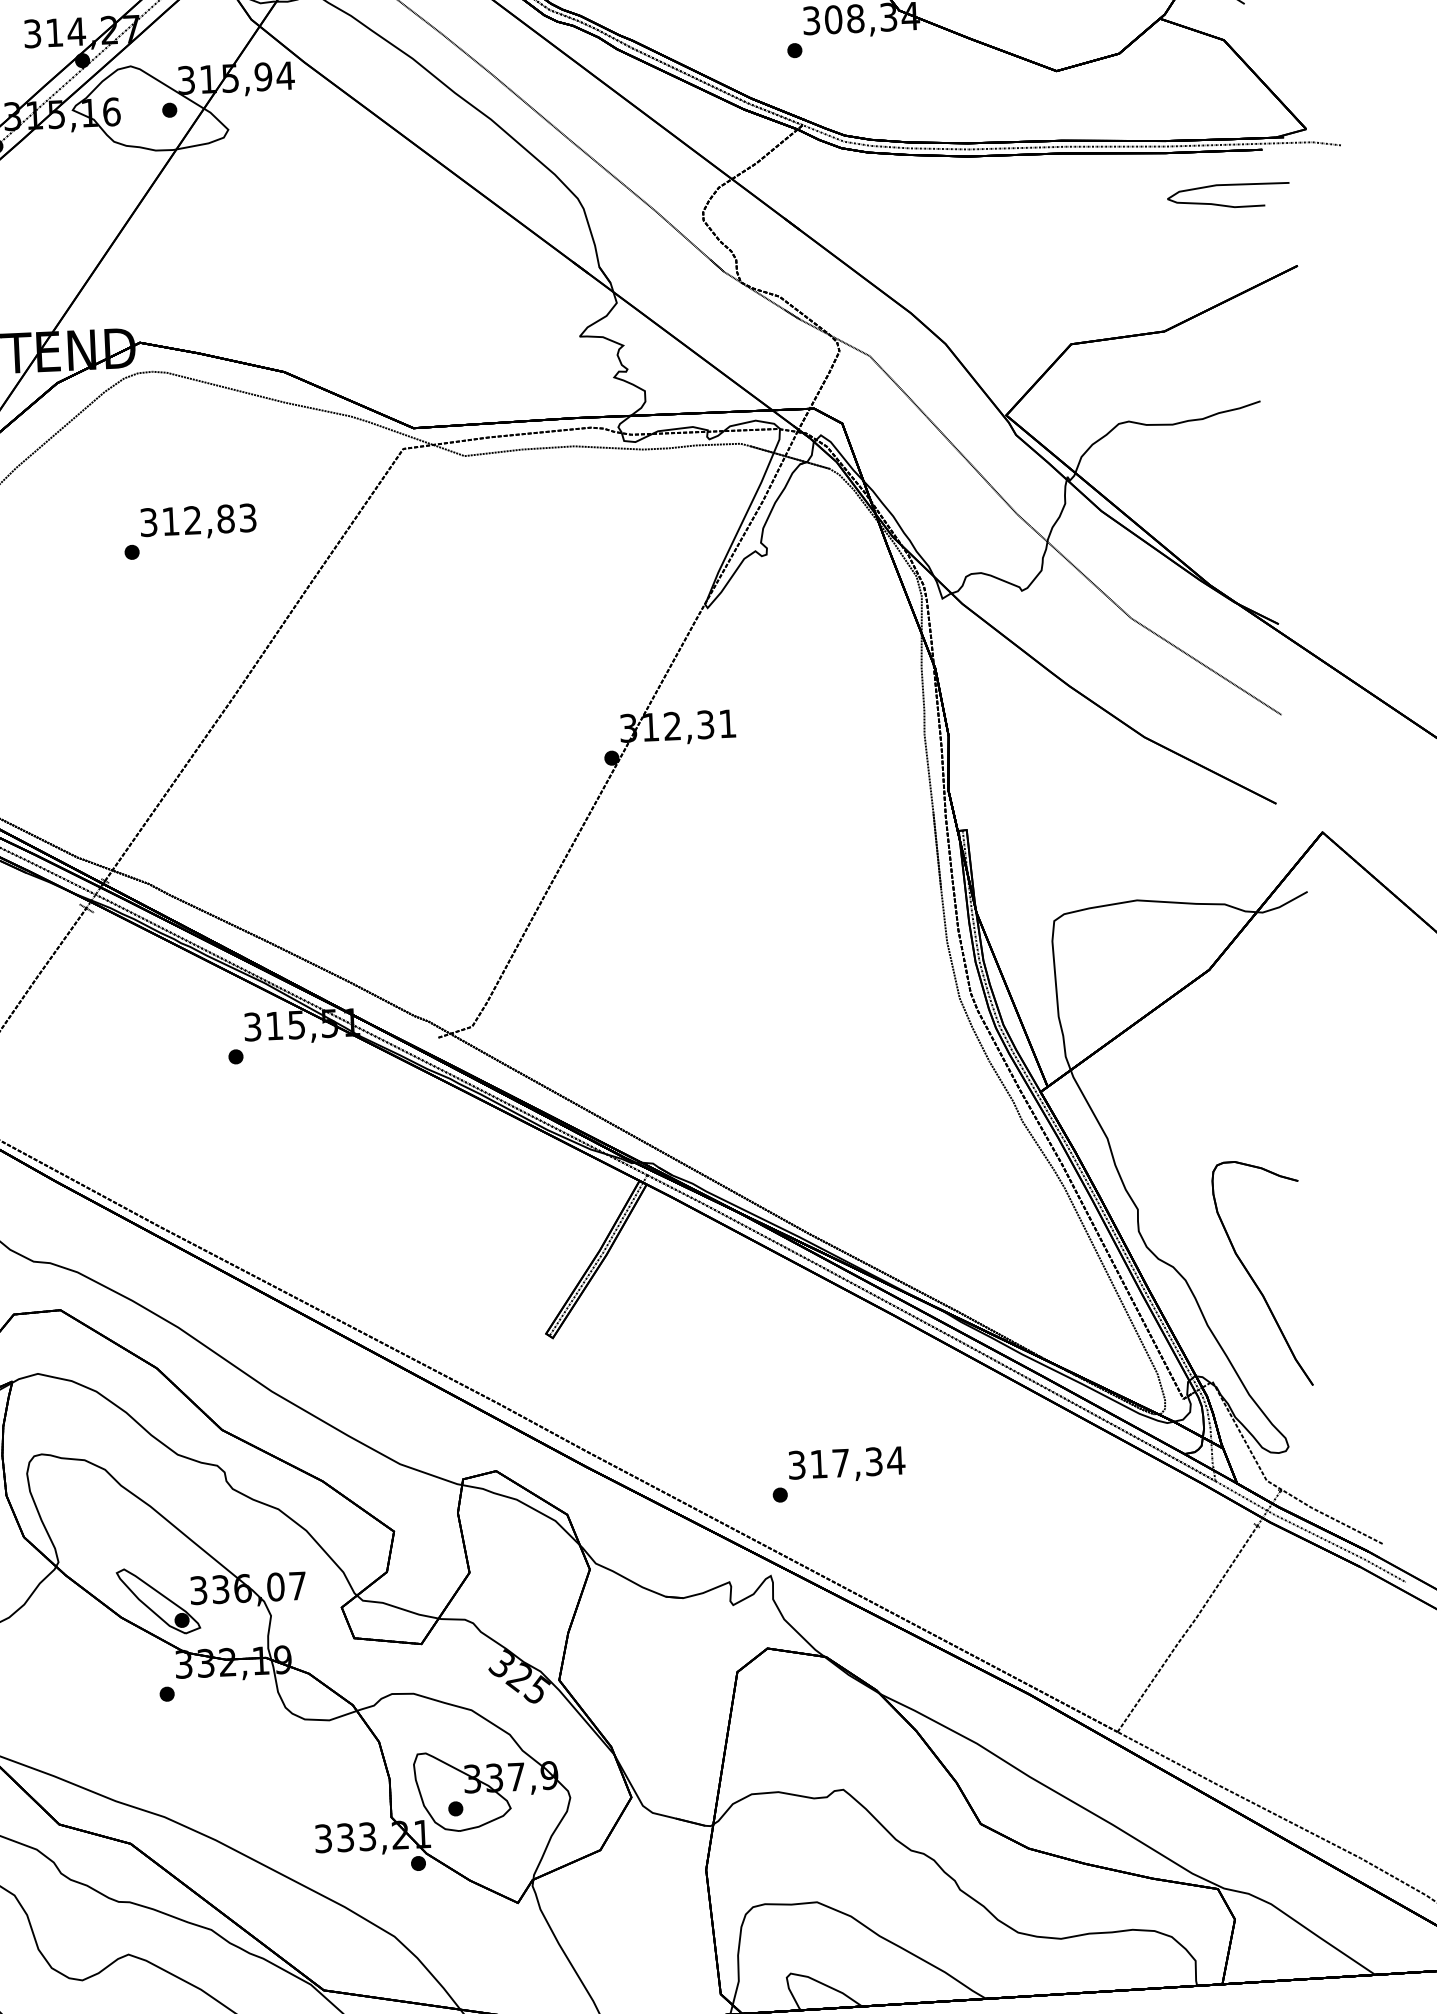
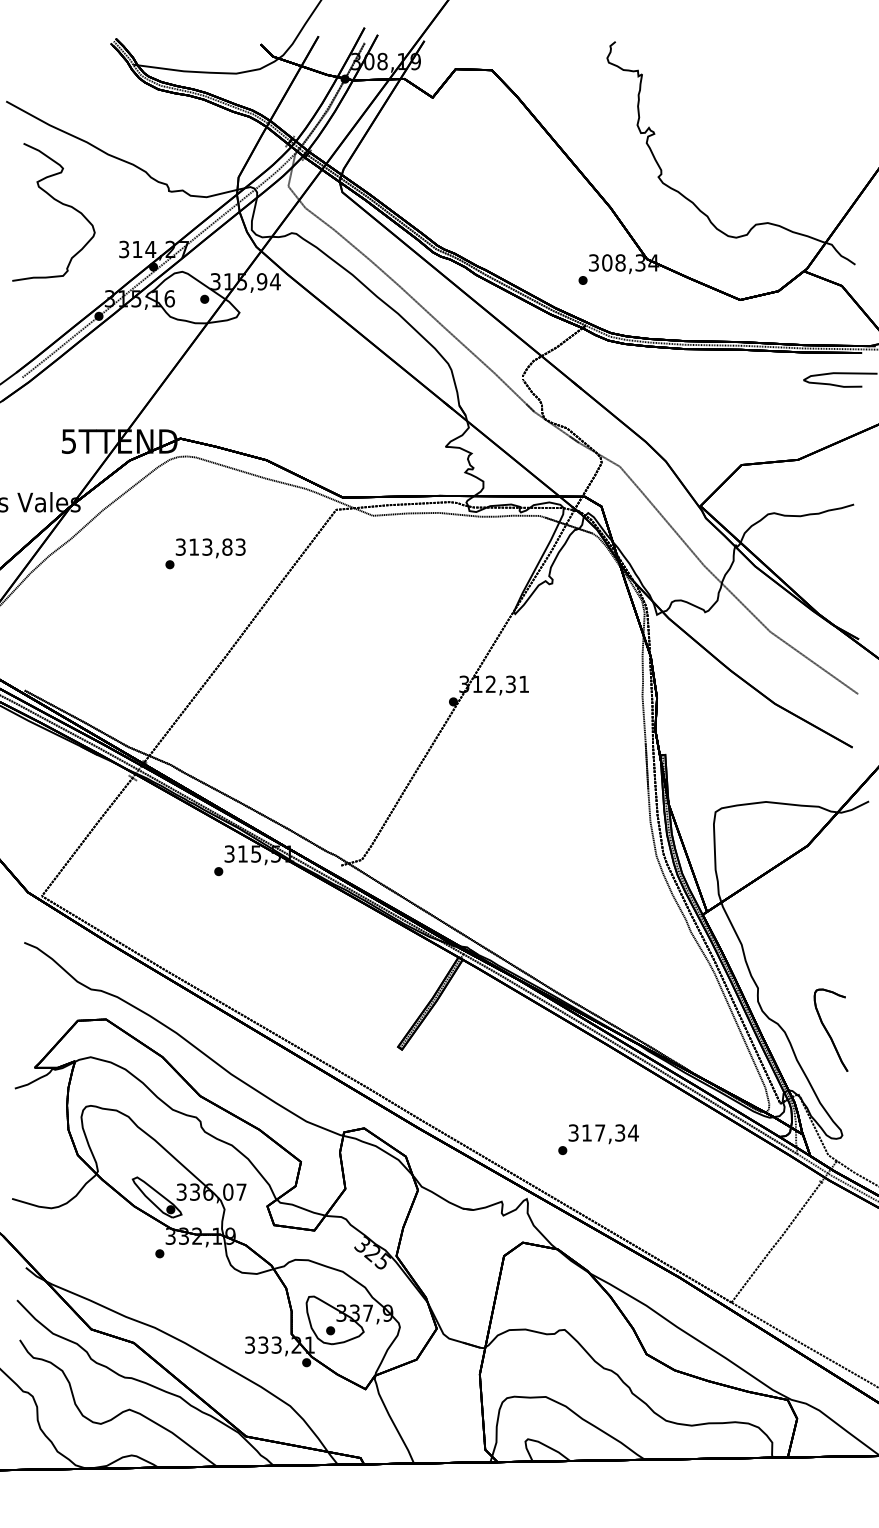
text: (192, 521) -> (207, 547), 312,83 -> 313,83
part: (1260, 1274) -> (830, 1030), size x0.6
text: (838, 1474) -> (598, 1139), moved

